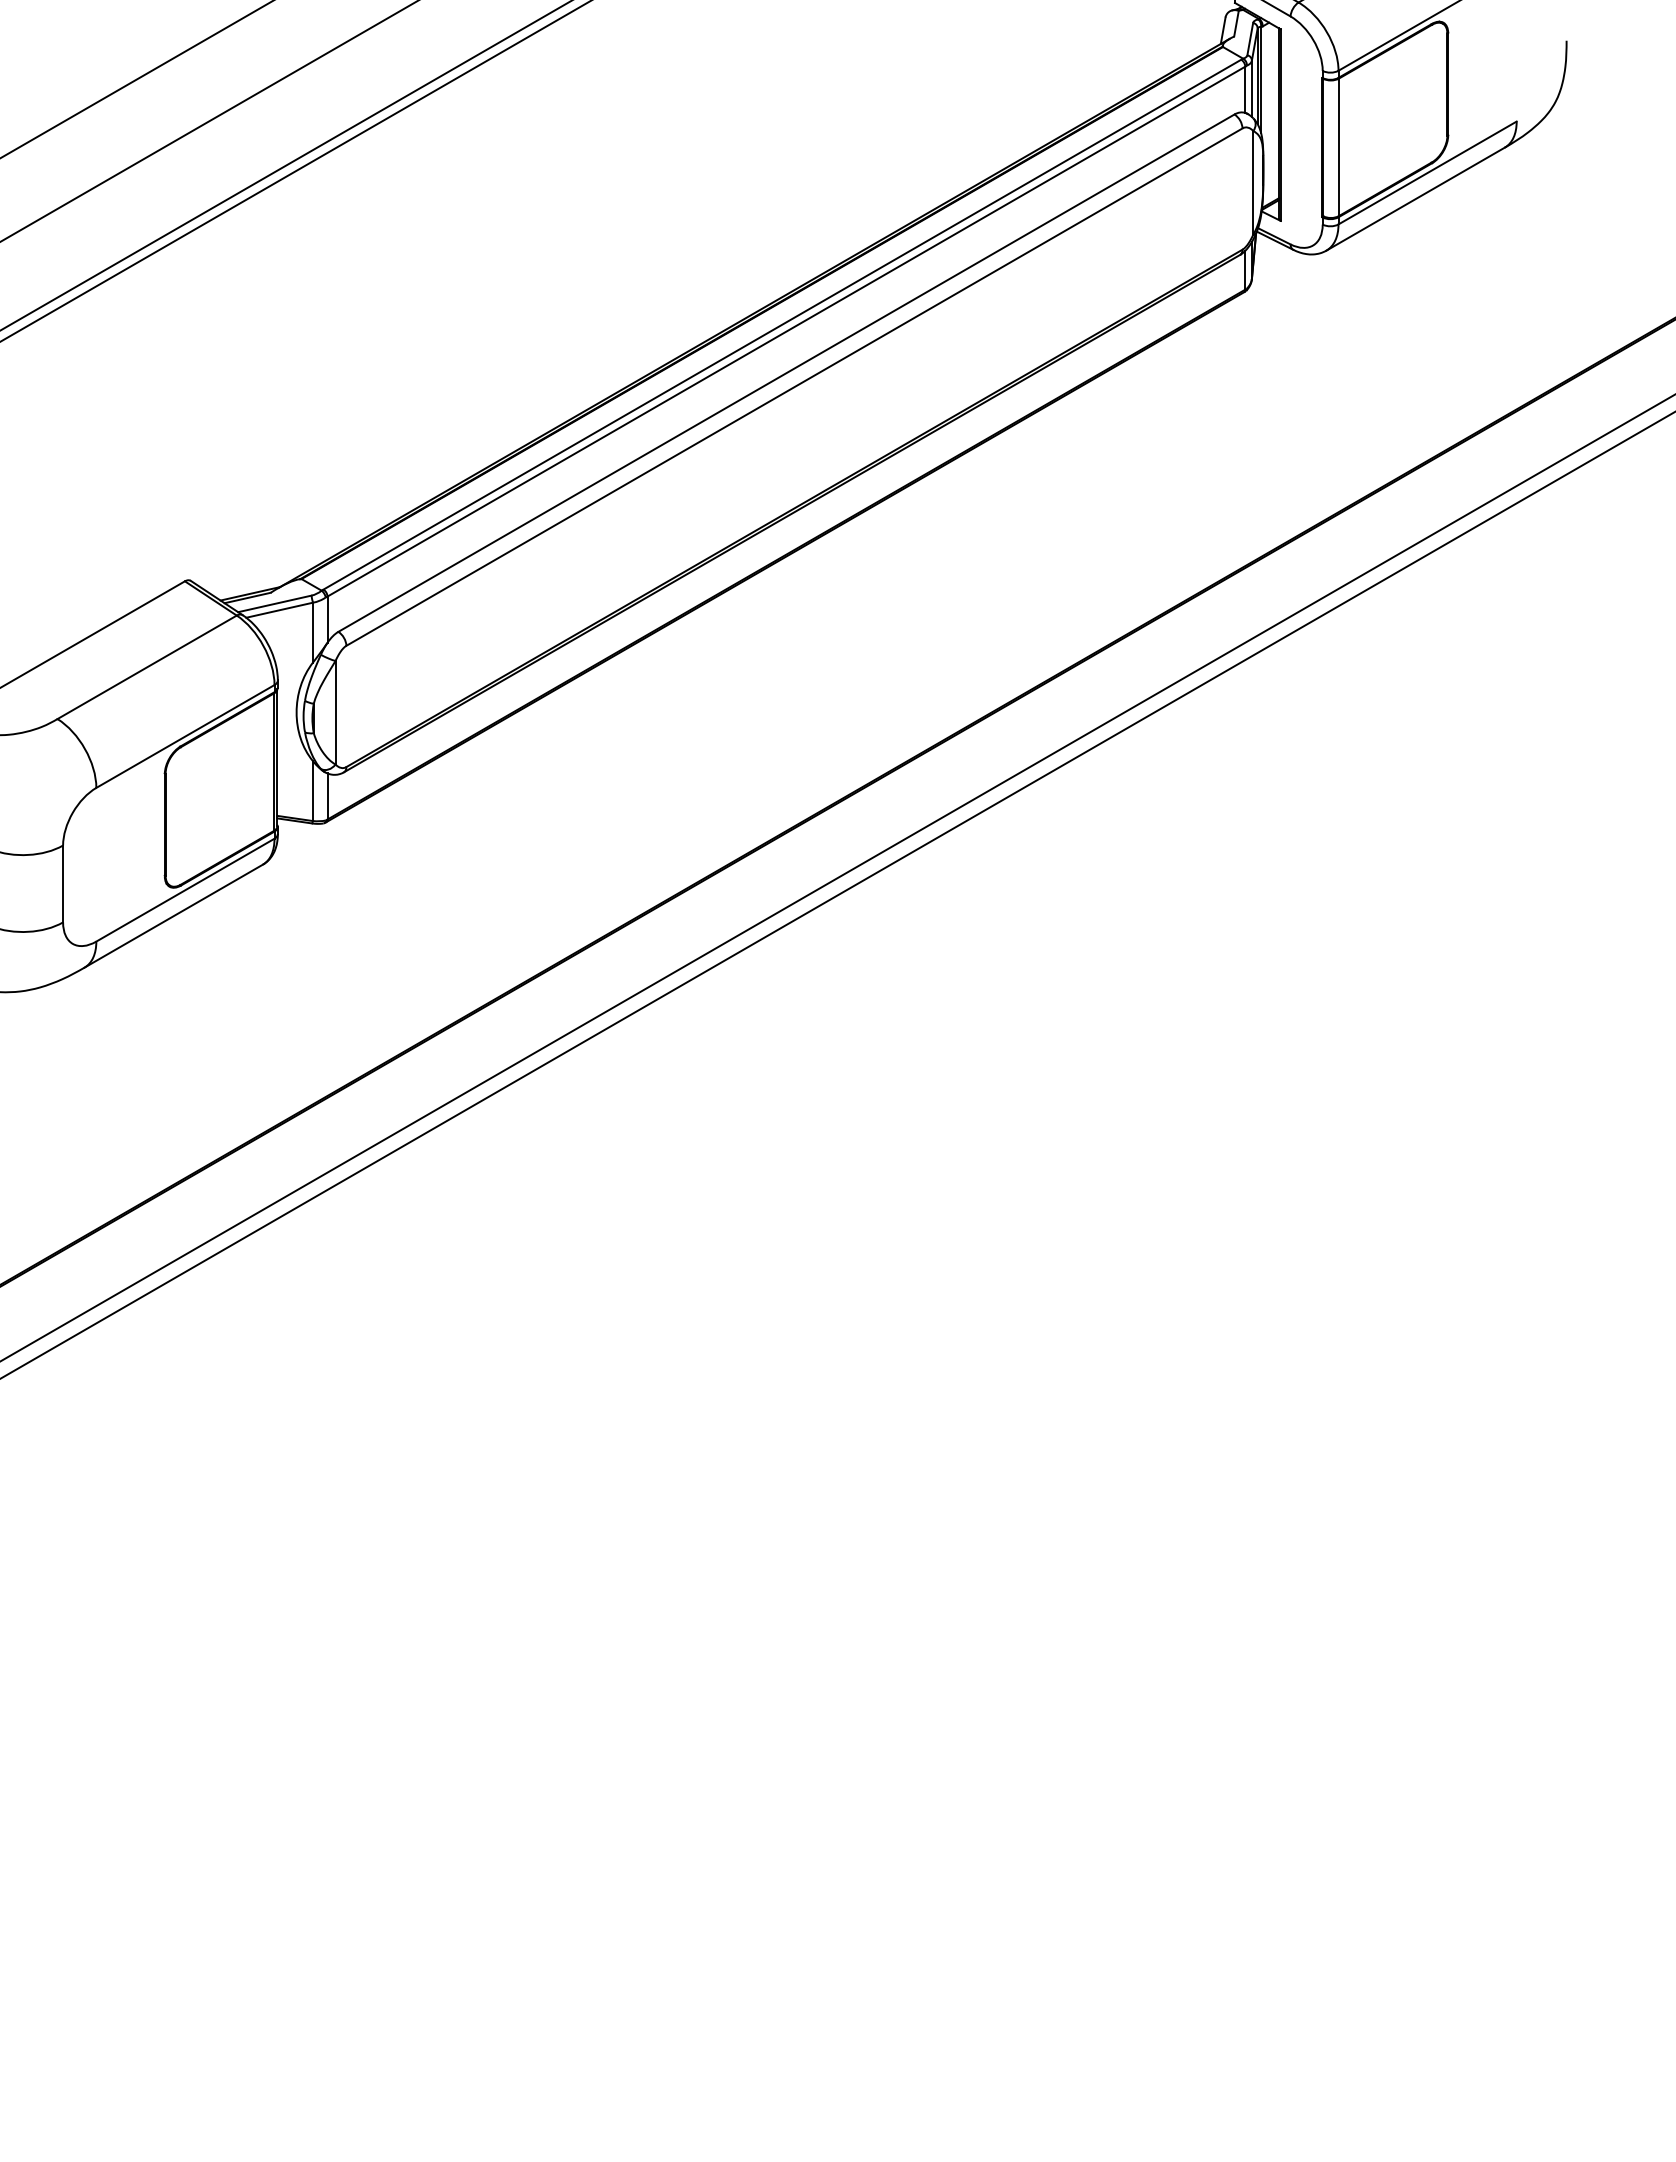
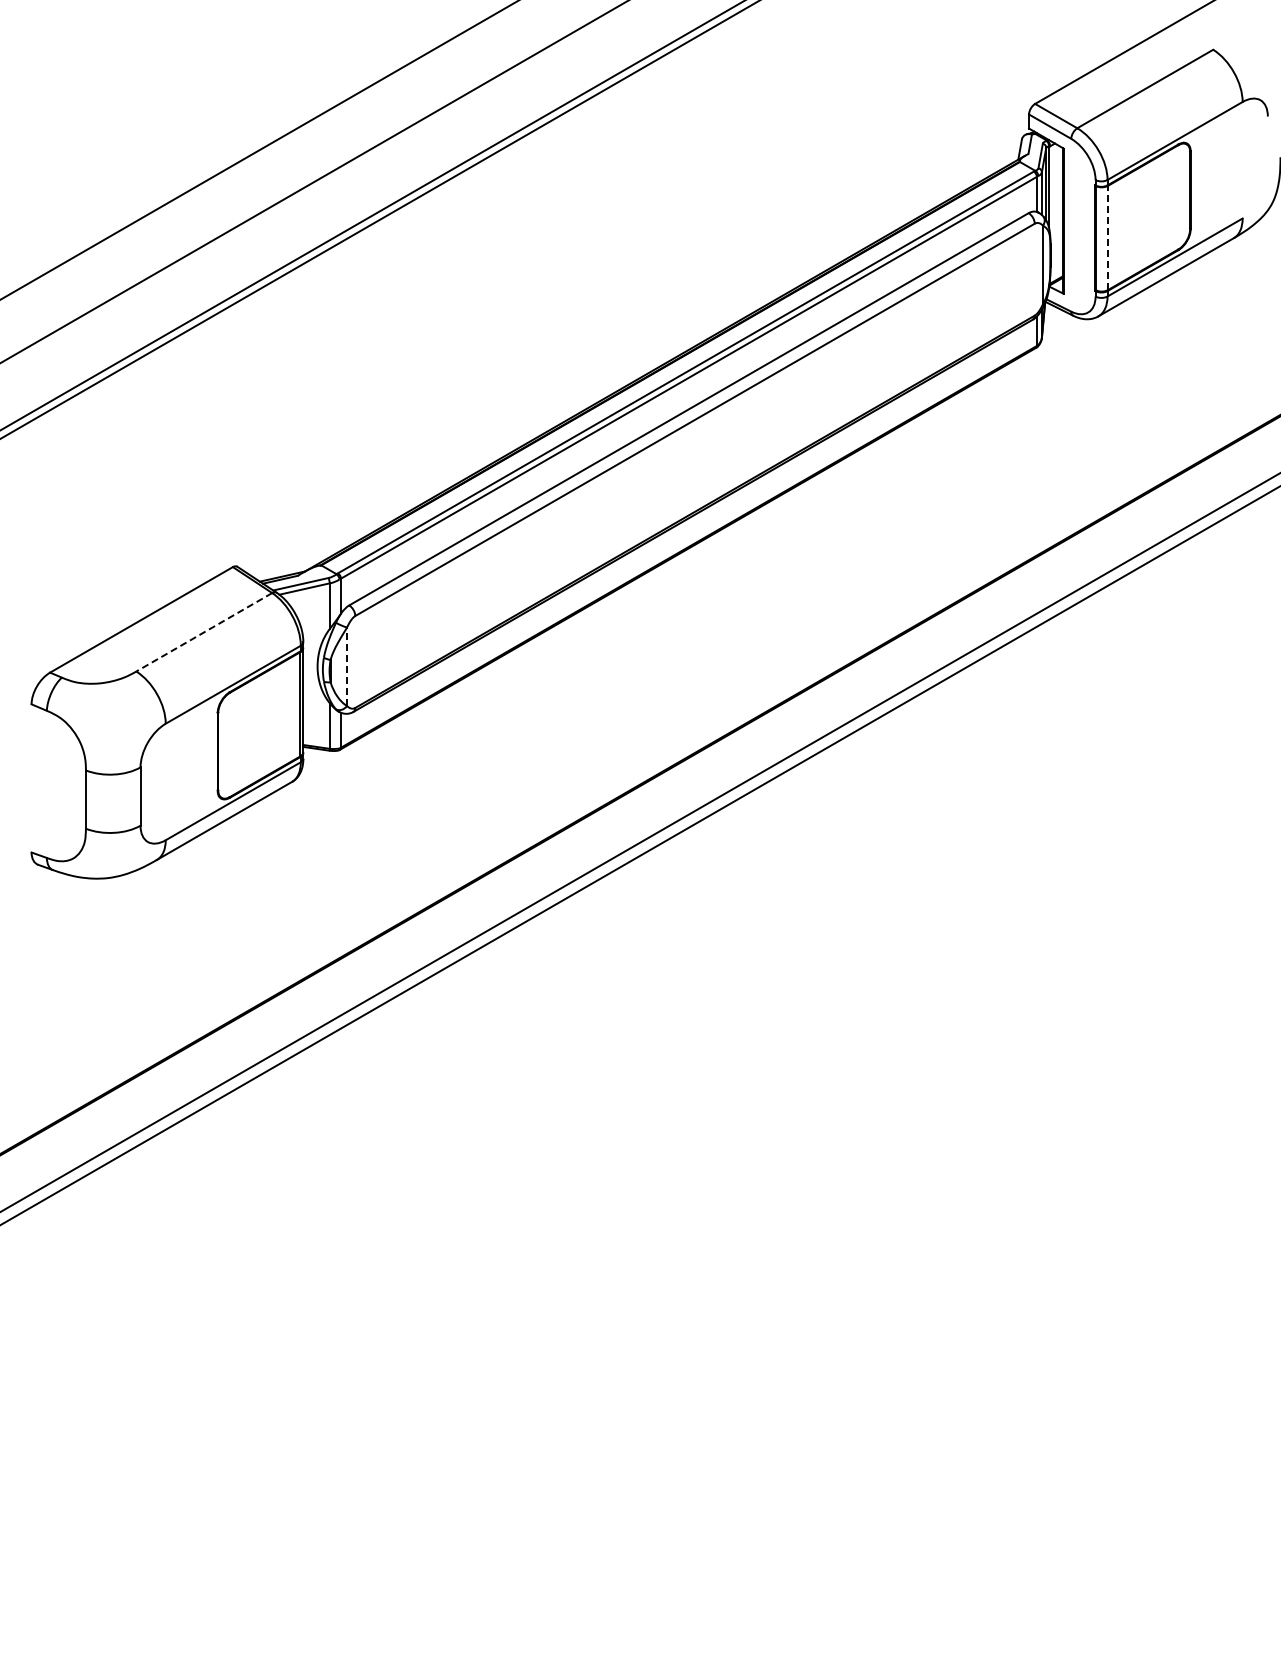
line: (1338, 146) -> (1107, 237), solid -> dashed
line: (146, 667) -> (203, 632), solid -> dashed
line: (336, 712) -> (347, 666), solid -> dashed

